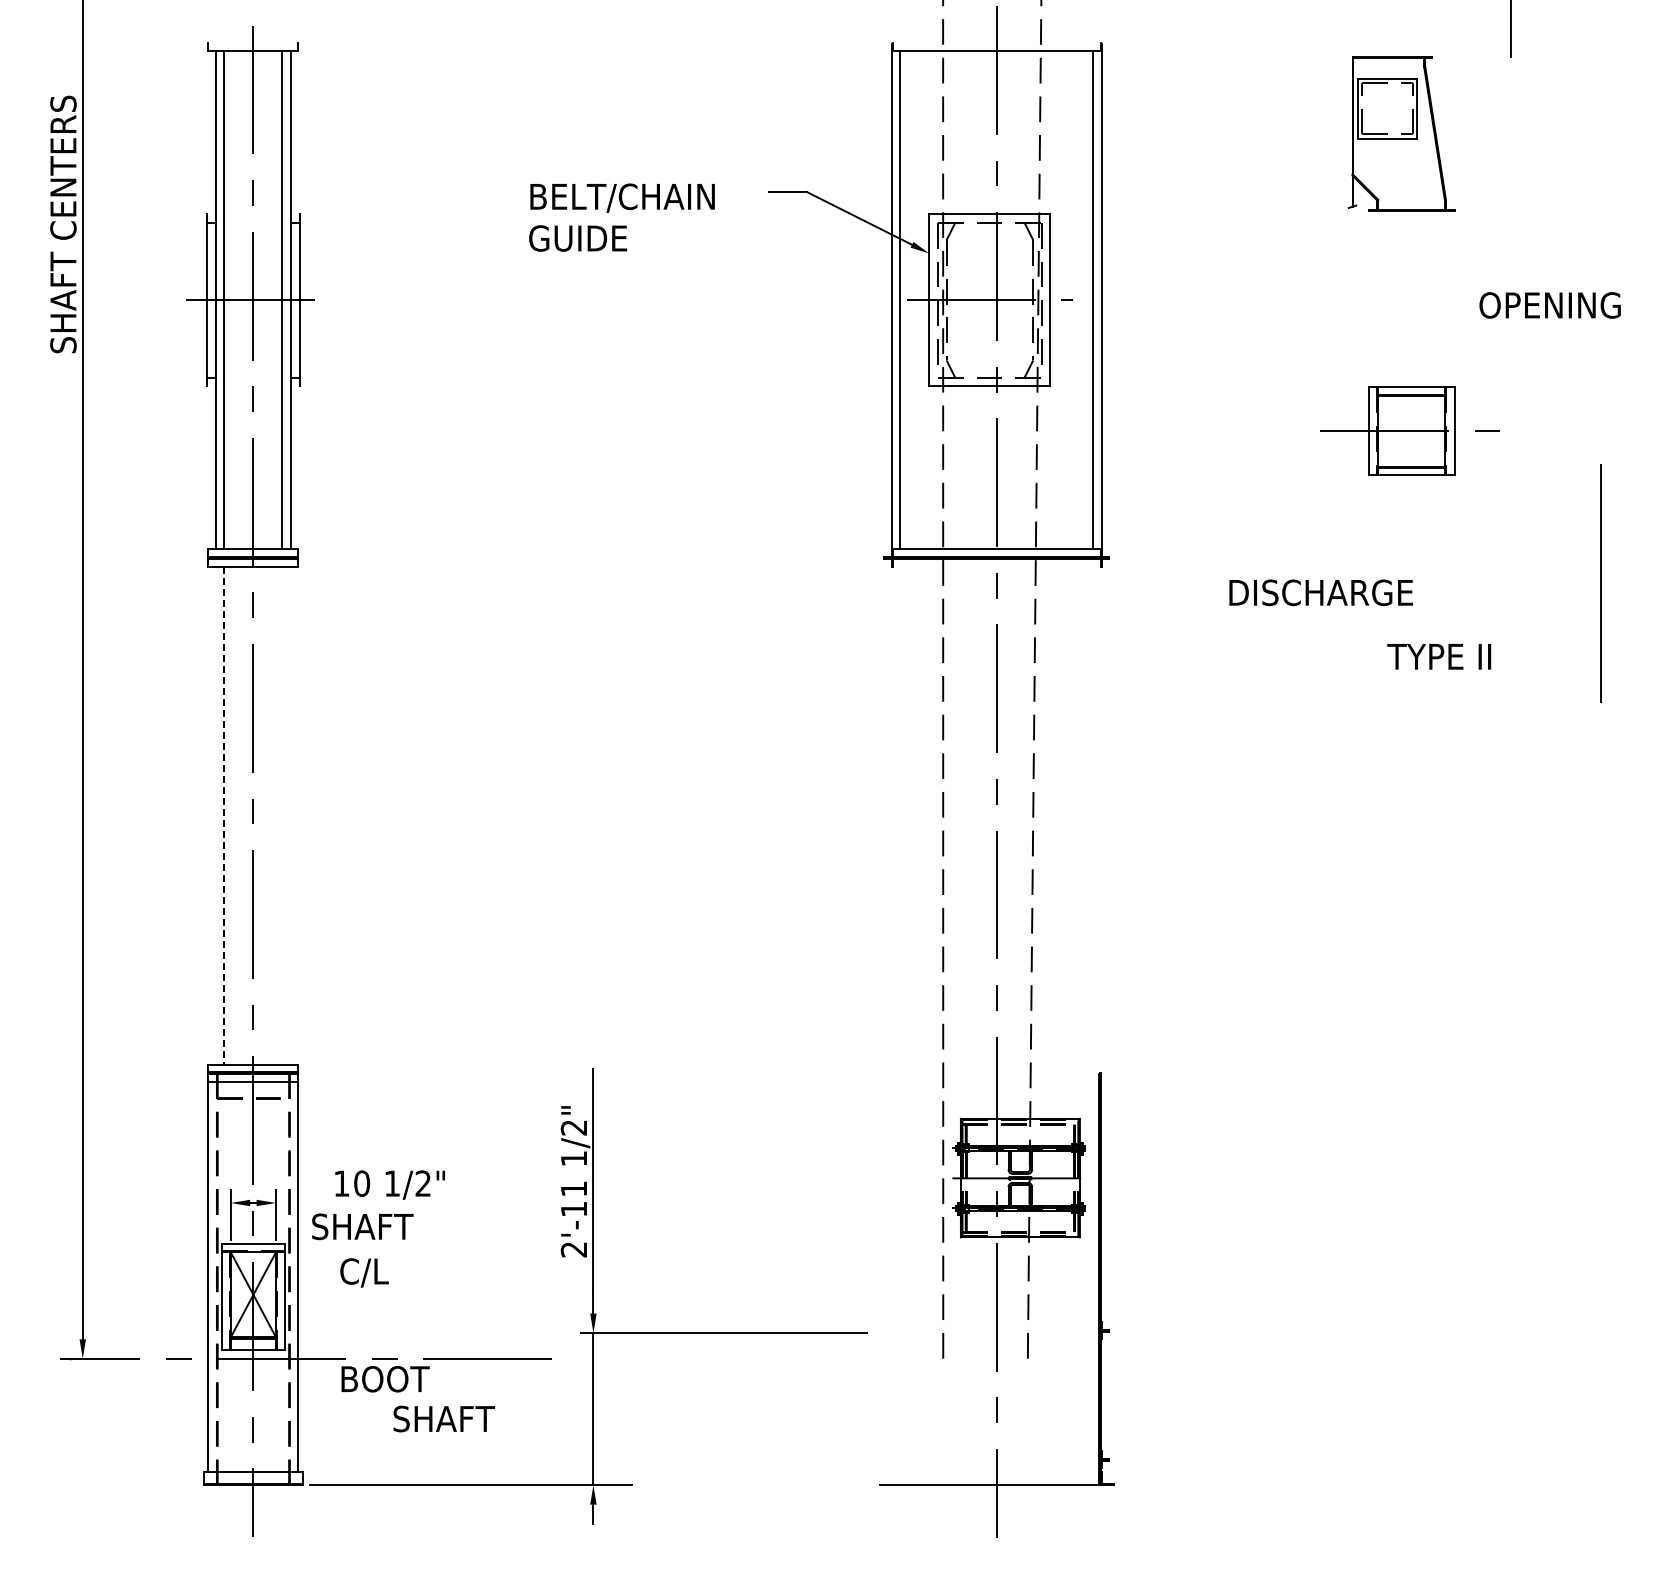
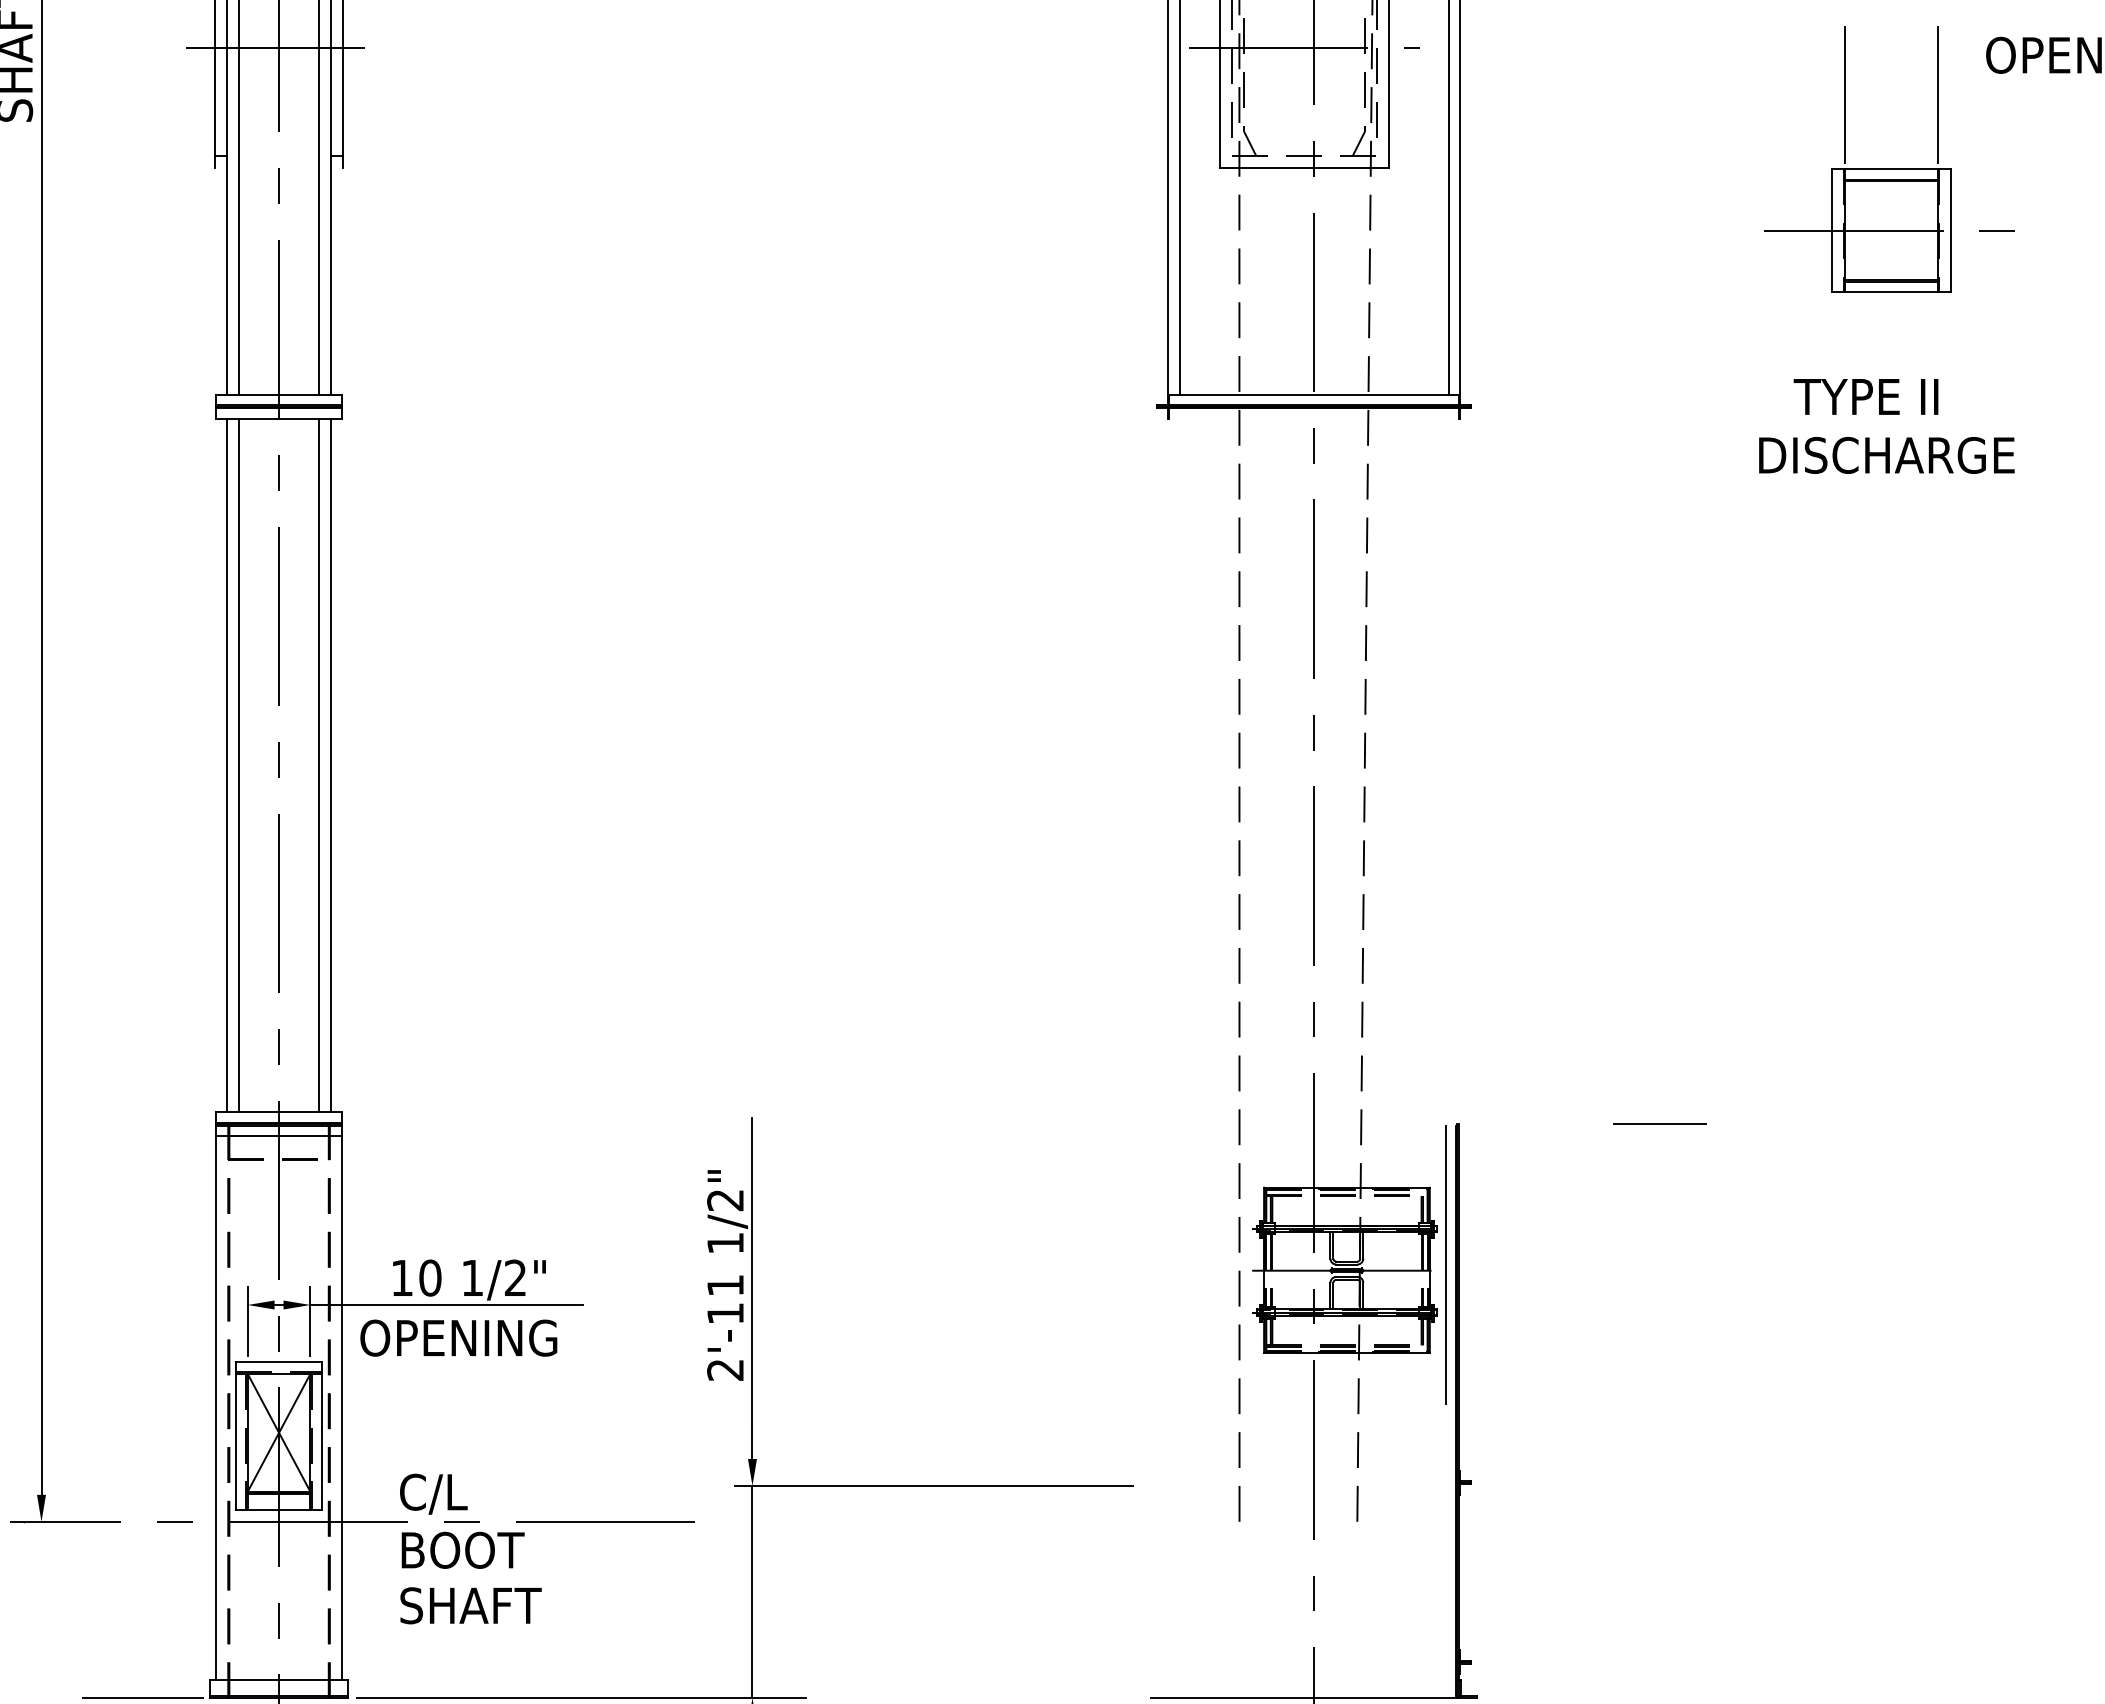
line: (1378, 334) -> (1845, 95), added
line: (1444, 334) -> (1937, 95), added
text: (1320, 592) -> (1885, 455), moved
text: (1439, 656) -> (1866, 396), moved
line: (215, 815) -> (226, 765), added
line: (282, 815) -> (319, 765), added
line: (290, 815) -> (330, 765), added
line: (224, 816) -> (238, 766), dashed -> solid
line: (1245, 1073) -> (1660, 1124), added
line: (1091, 1173) -> (1445, 1263), added
line: (373, 1203) -> (446, 1305), added
text: (382, 1226) -> (458, 1337), SHAFT -> OPENING
text: (364, 1272) -> (433, 1493), moved
text: (443, 1418) -> (469, 1605), moved
line: (155, 1485) -> (142, 1698), added

